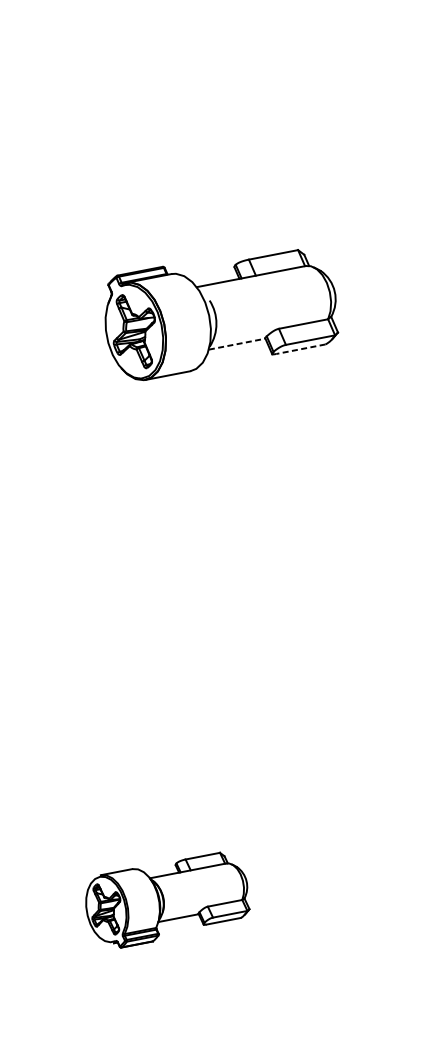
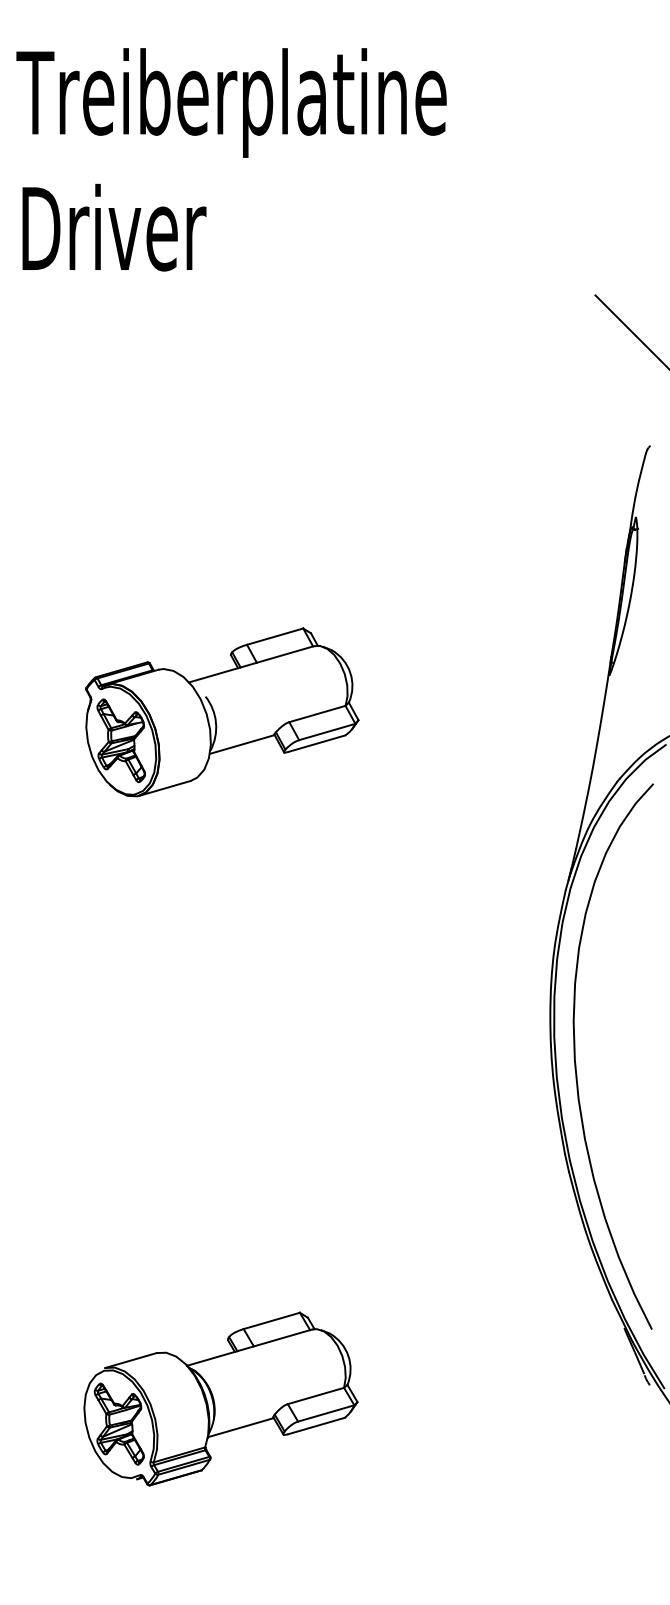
line: (237, 344) -> (242, 744), dashed -> solid
line: (300, 349) -> (316, 743), dashed -> solid
part: (167, 899) -> (220, 1398), size x1.43

